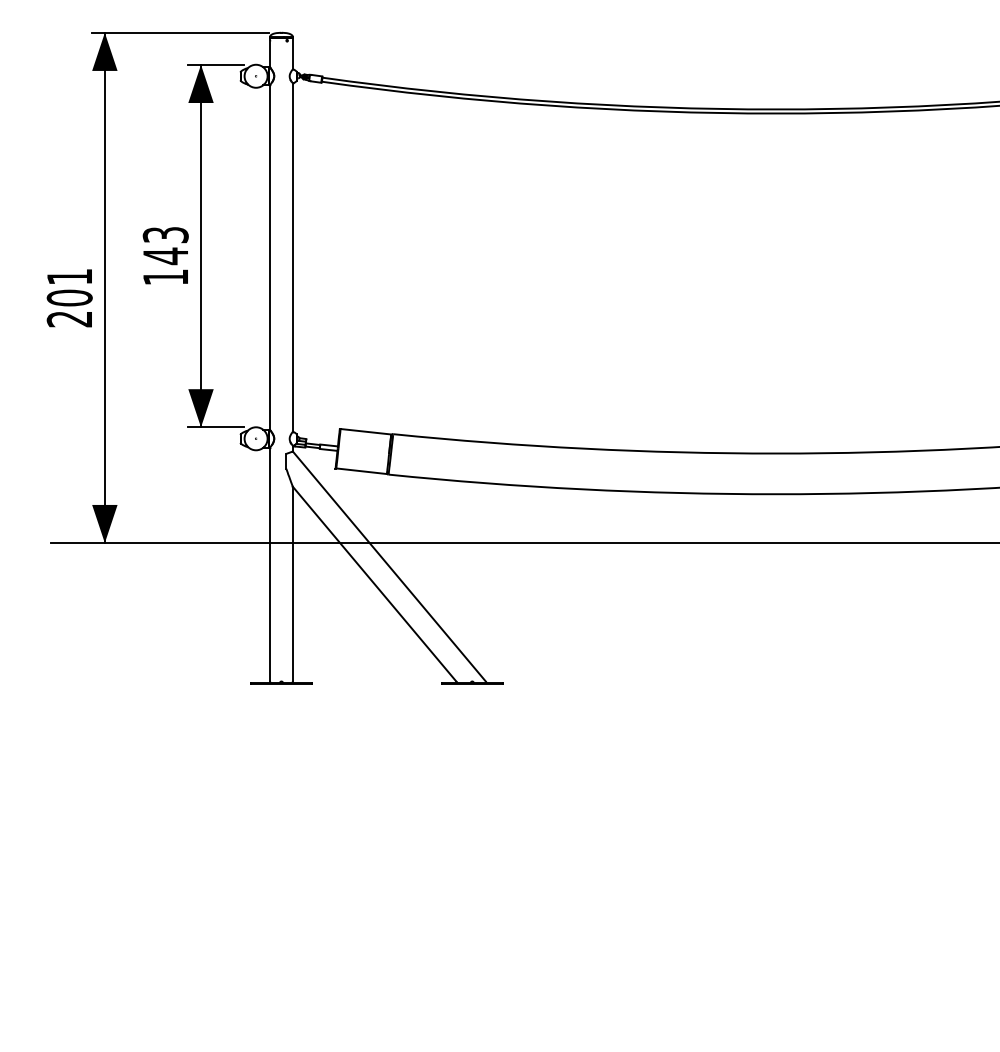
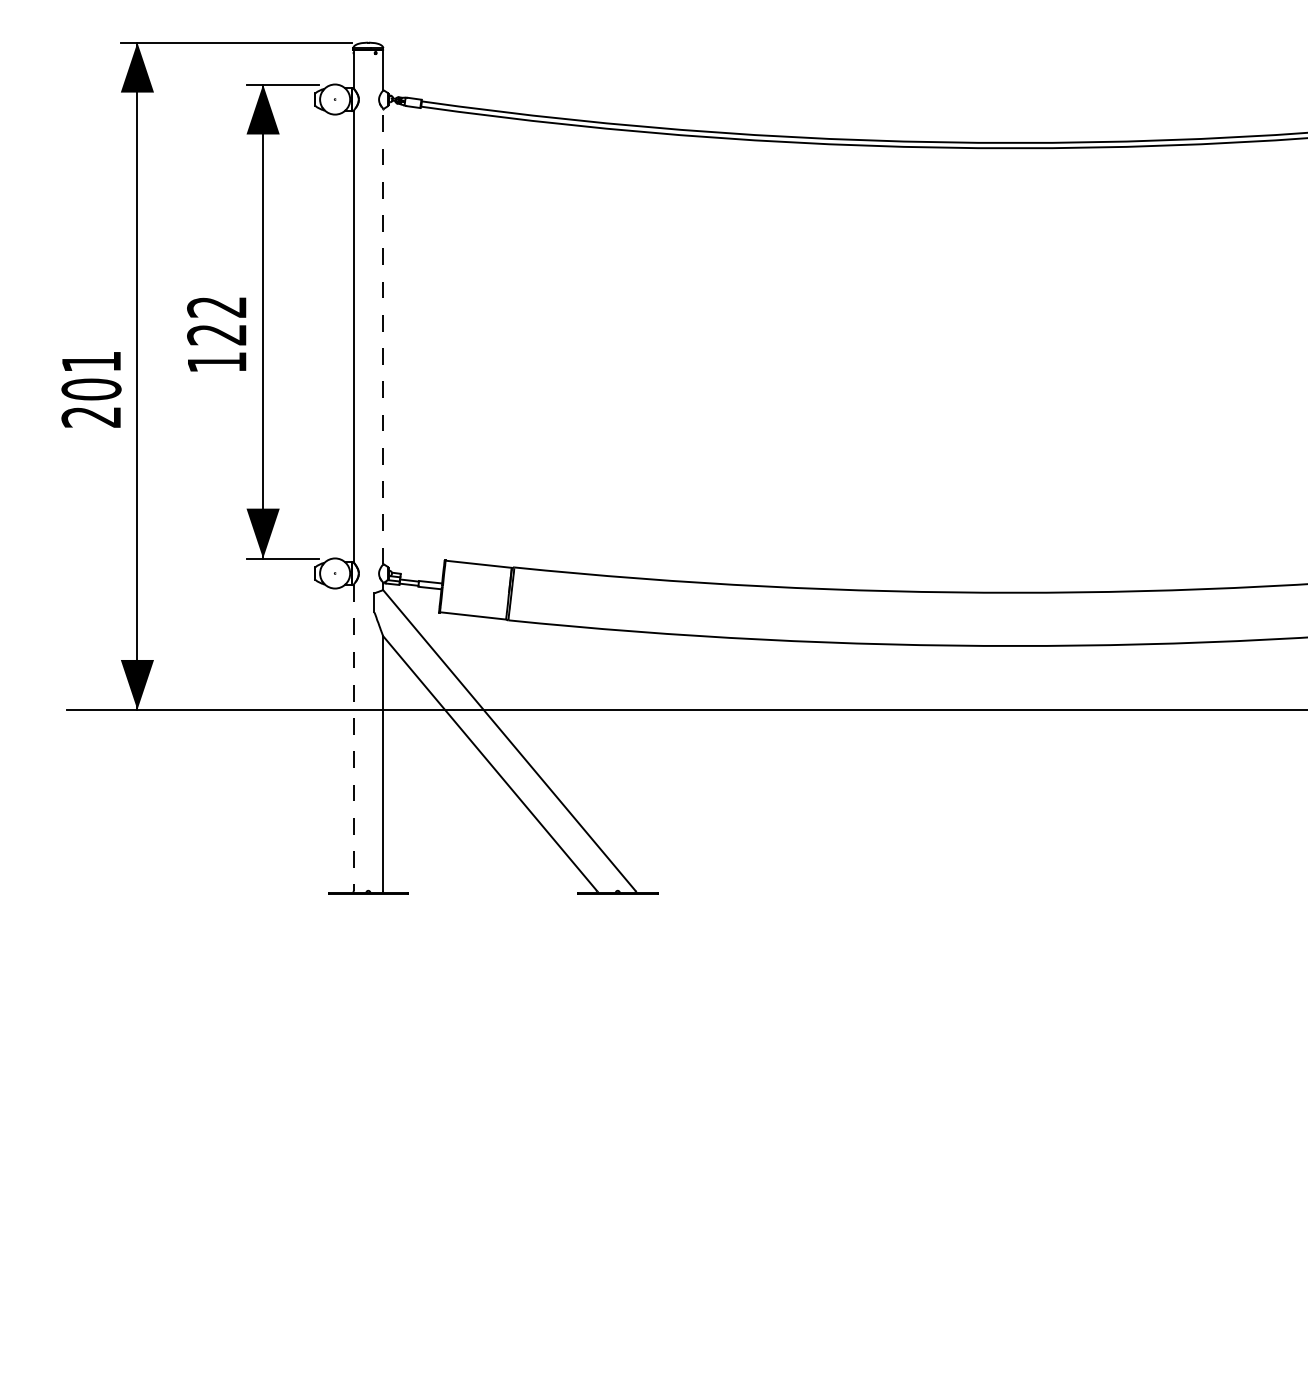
text: (166, 246) -> (217, 321), 143 -> 122
line: (293, 257) -> (383, 336), solid -> dashed
line: (270, 564) -> (353, 737), solid -> dashed

